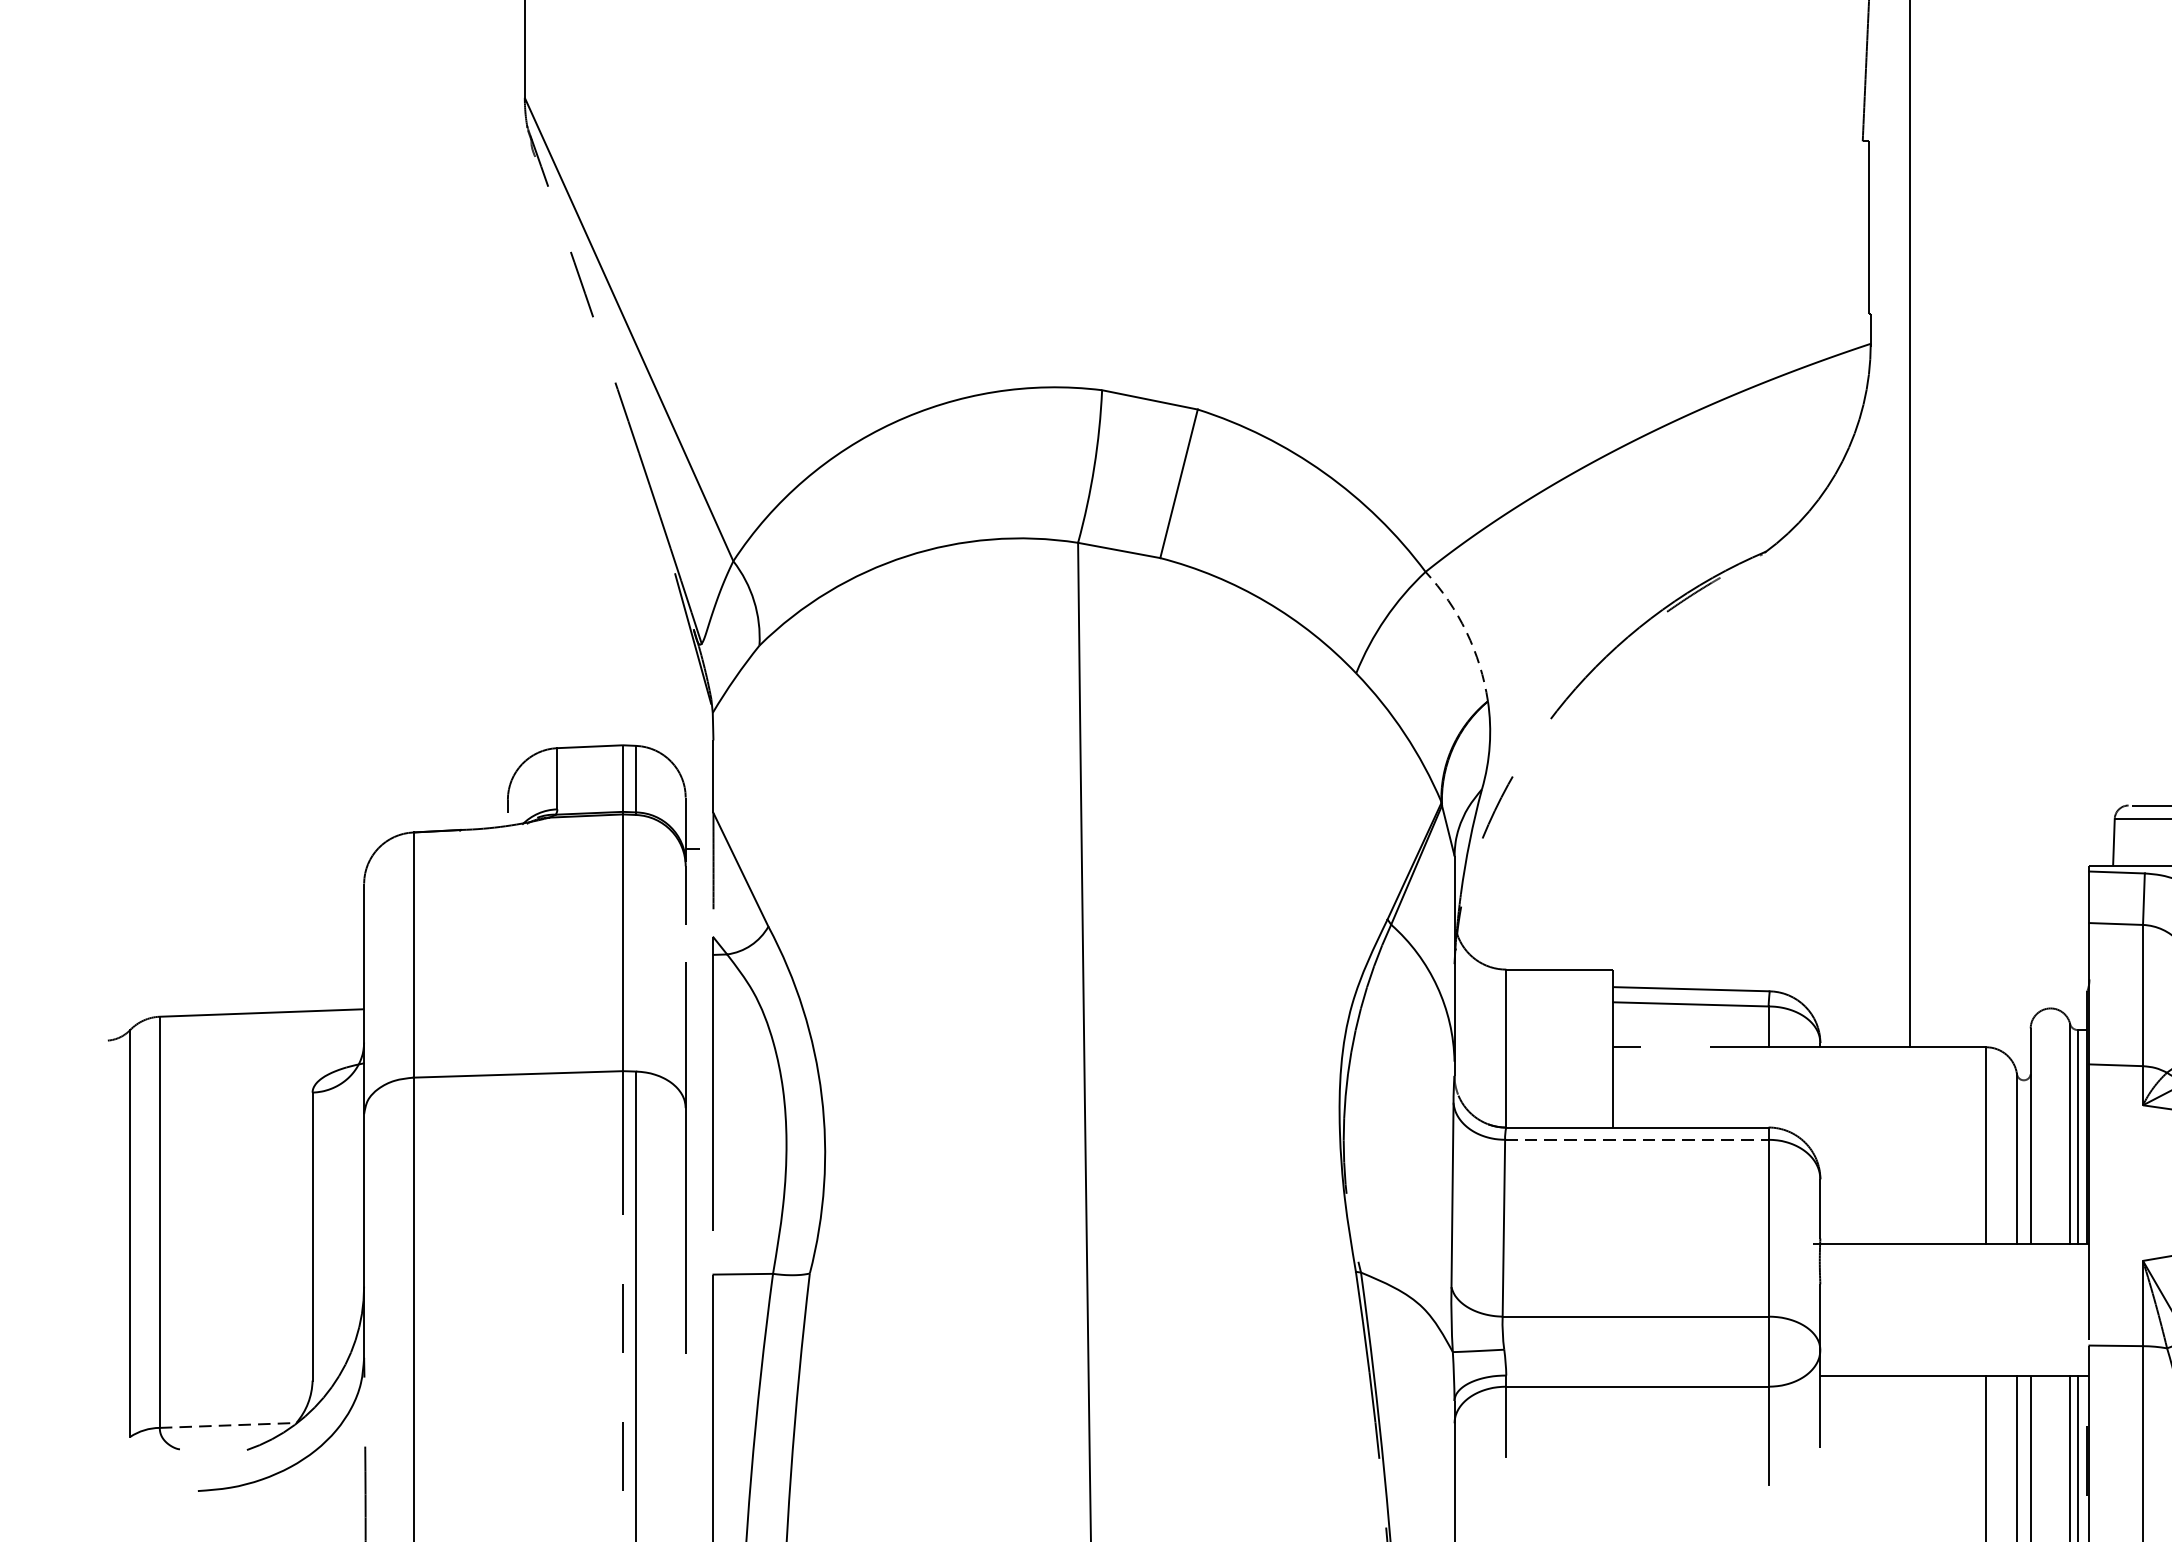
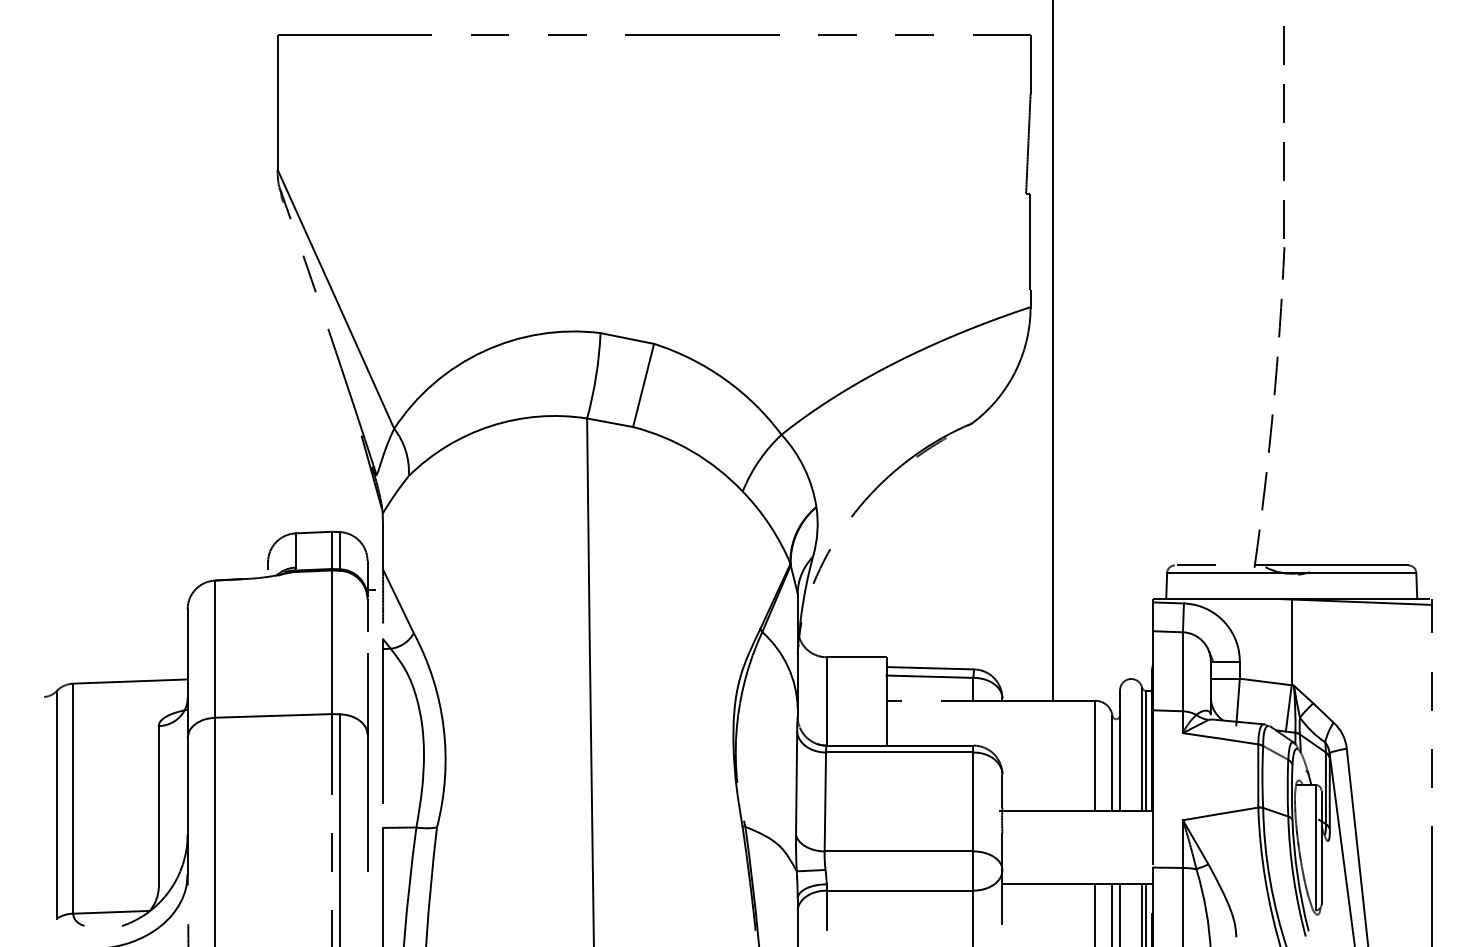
arc: (1466, 632) -> (804, 468), dashed -> solid
line: (1636, 1139) -> (899, 752), dashed -> solid
line: (229, 1425) -> (112, 912), dashed -> solid

